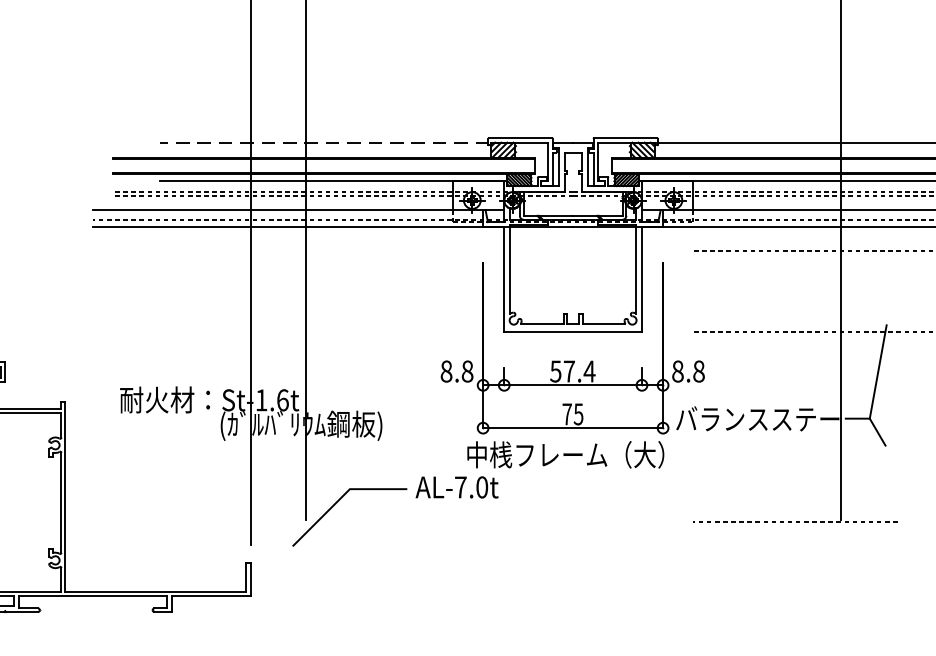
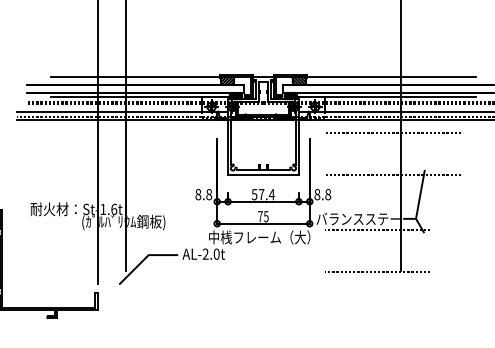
line: (324, 143) -> (135, 77), dashed -> solid
line: (794, 441) -> (377, 230), added
text: (460, 486) -> (205, 253), AL-7.0t -> AL-2.0t

